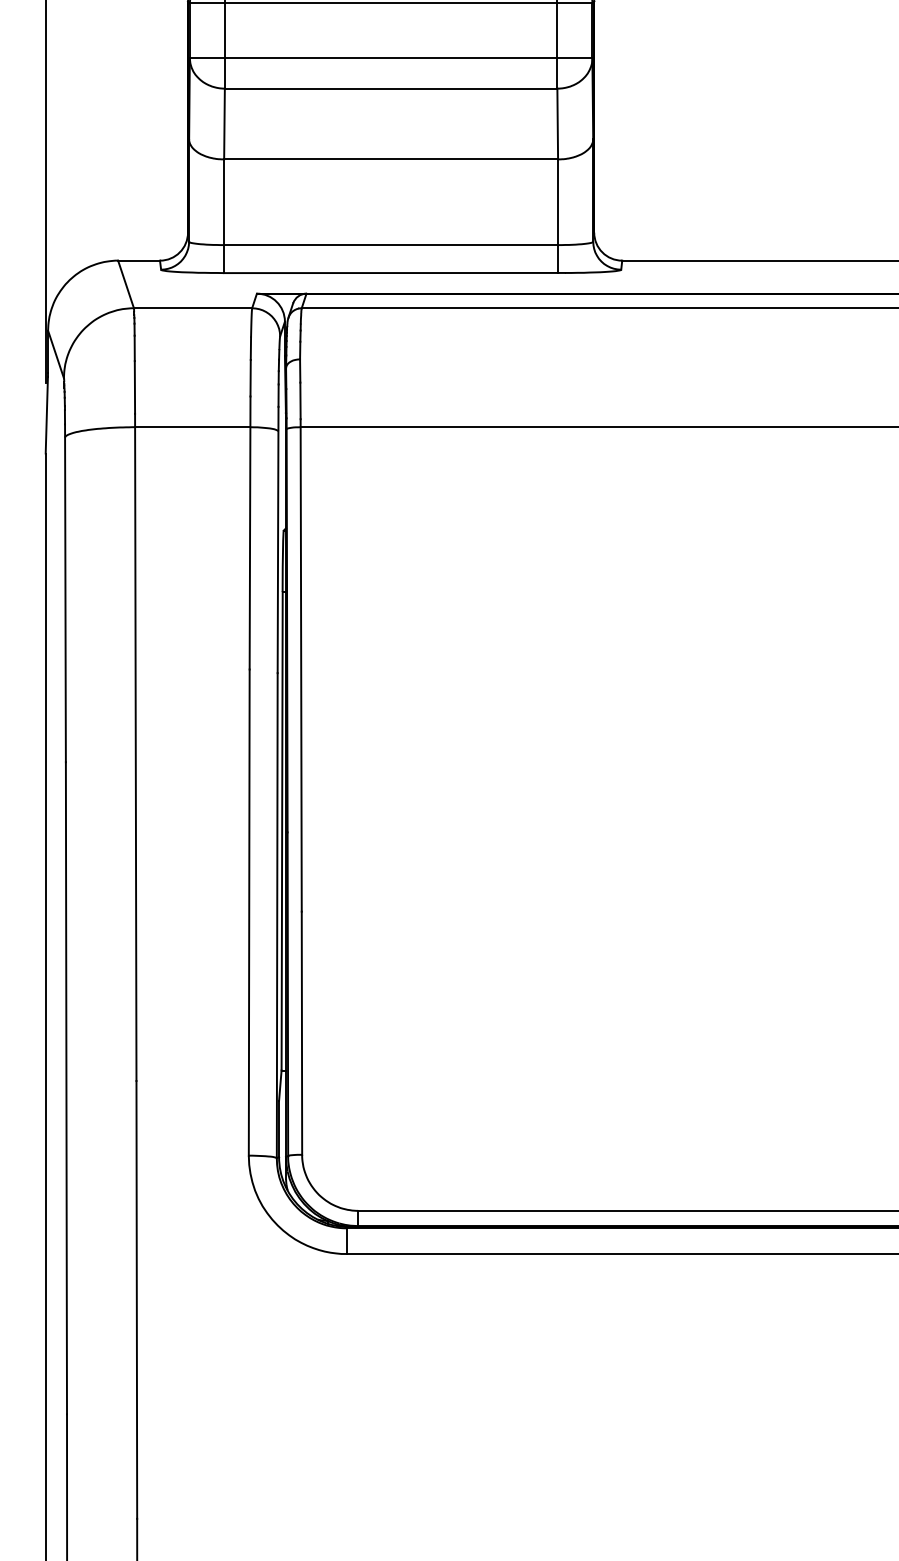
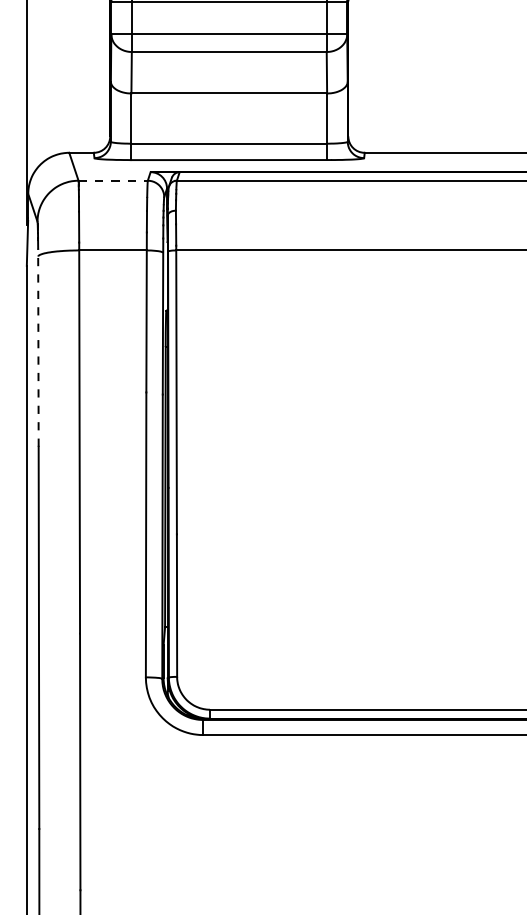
line: (193, 307) -> (113, 180), solid -> dashed
line: (65, 592) -> (38, 347), solid -> dashed

